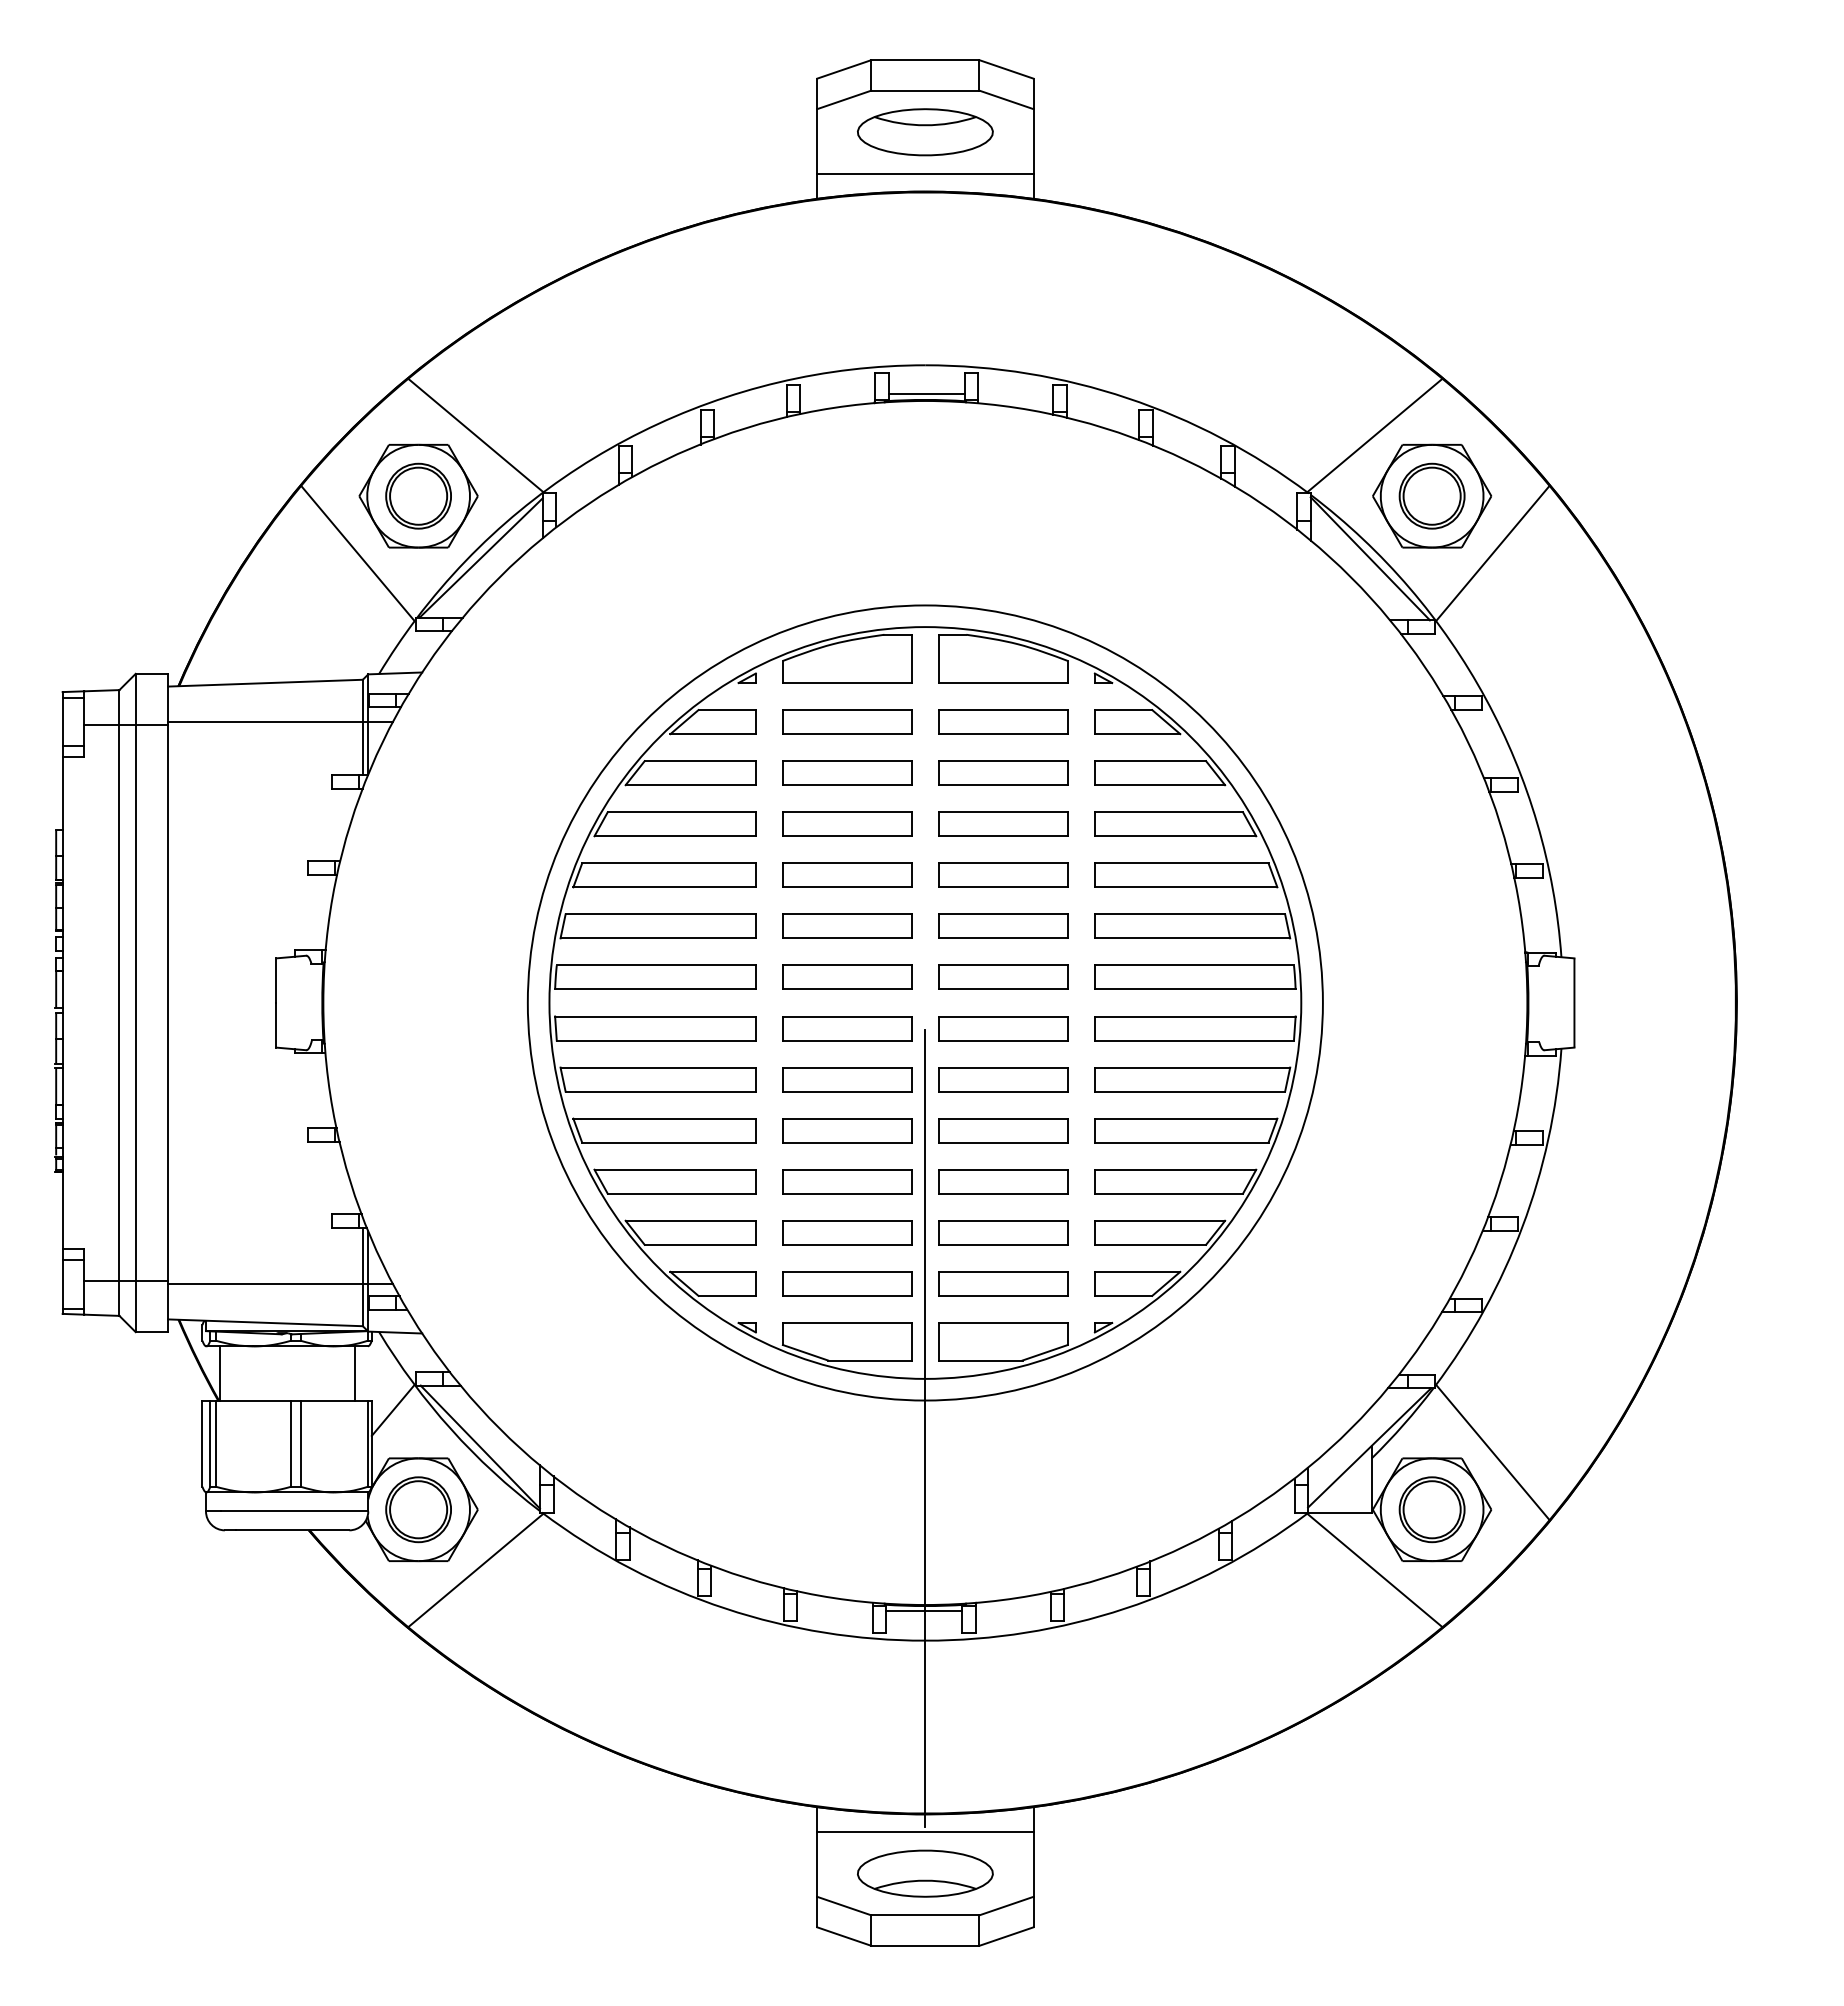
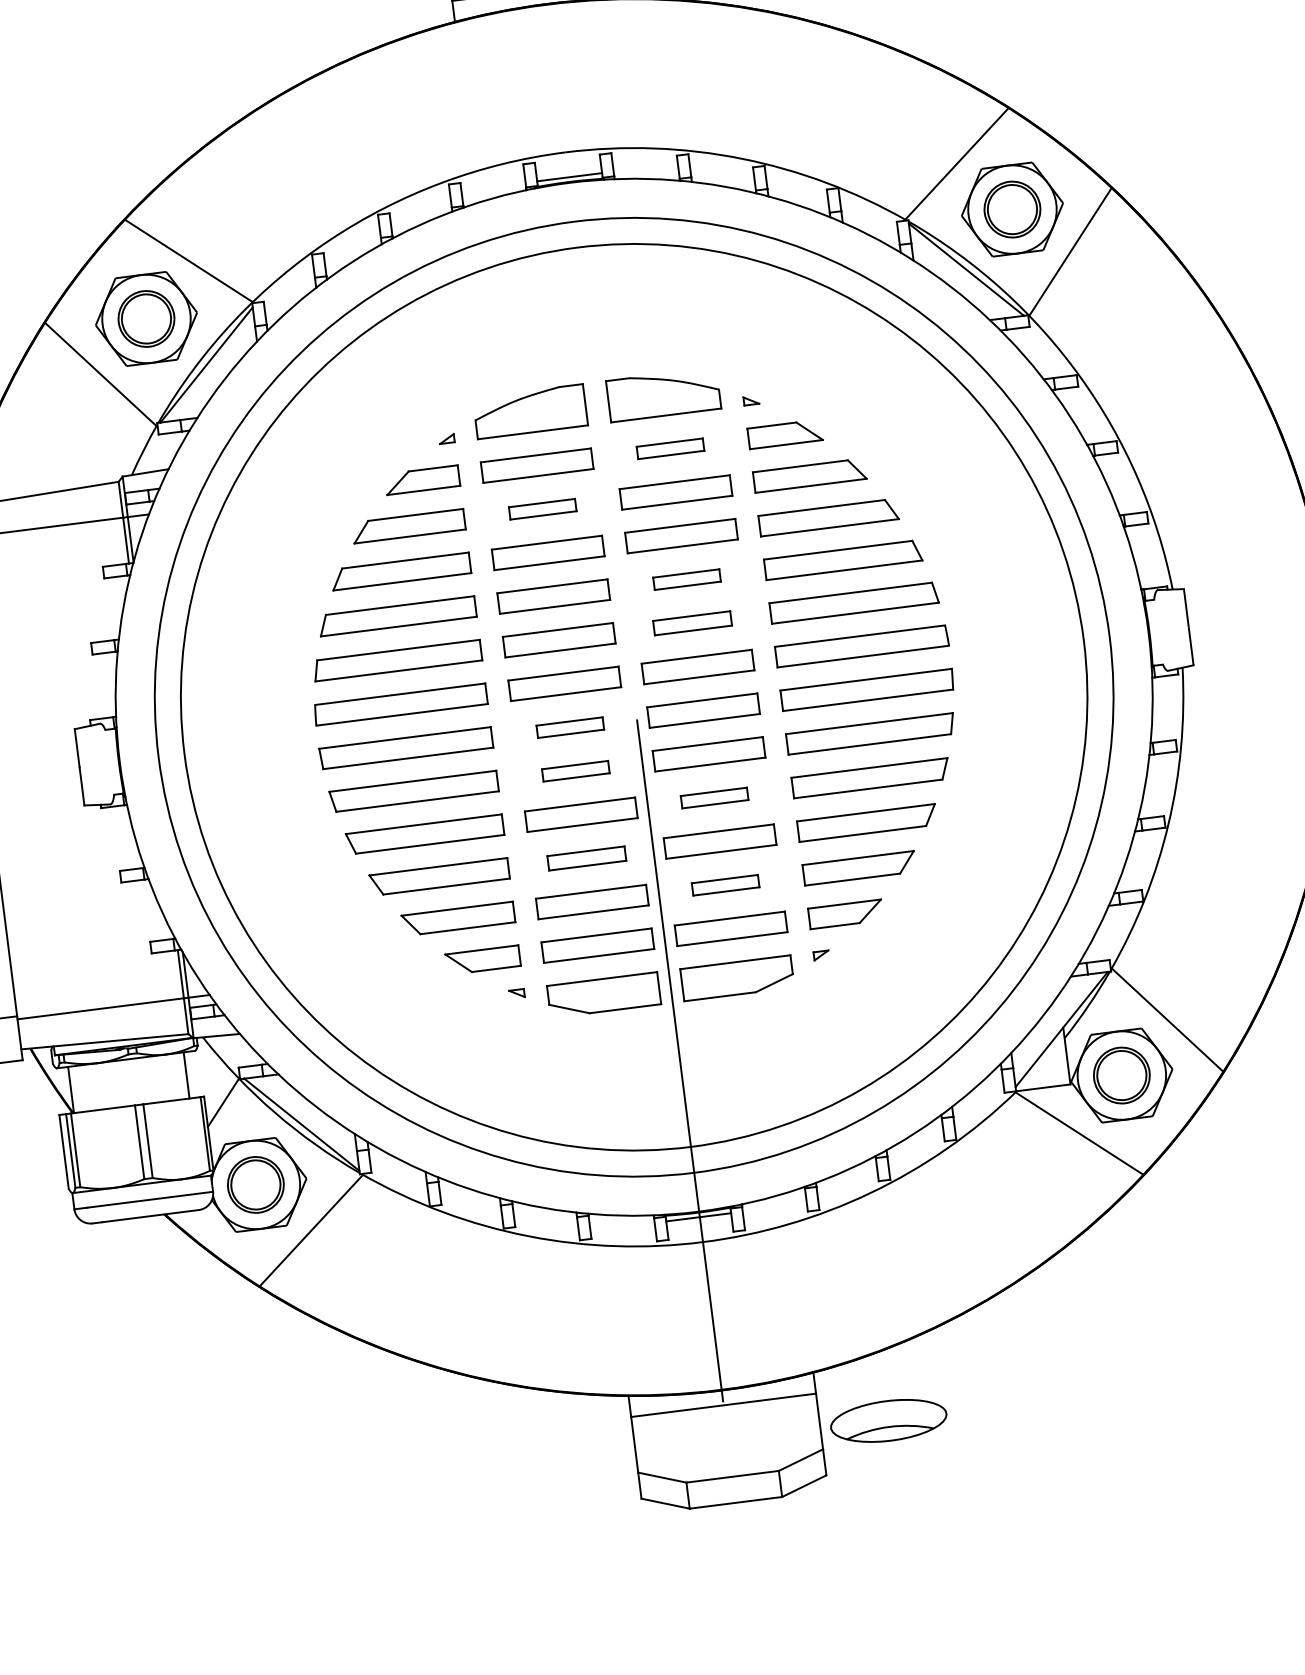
part: (1003, 721) -> (670, 448), size x0.6
part: (847, 772) -> (542, 508), size x0.6
part: (1003, 874) -> (687, 579), size x0.6
part: (1003, 925) -> (692, 622), size x0.7
circle: (924, 1002) -> (633, 696), size x1.4
circle: (925, 1002) -> (634, 696), size x1.4
part: (847, 1028) -> (570, 727), size x0.6
part: (847, 1079) -> (575, 771), size x0.6
part: (1003, 1130) -> (714, 797), size x0.6
part: (847, 1181) -> (586, 858), size x0.7
part: (1003, 1232) -> (725, 884), size x0.6
part: (925, 1873) -> (888, 1420), moved

